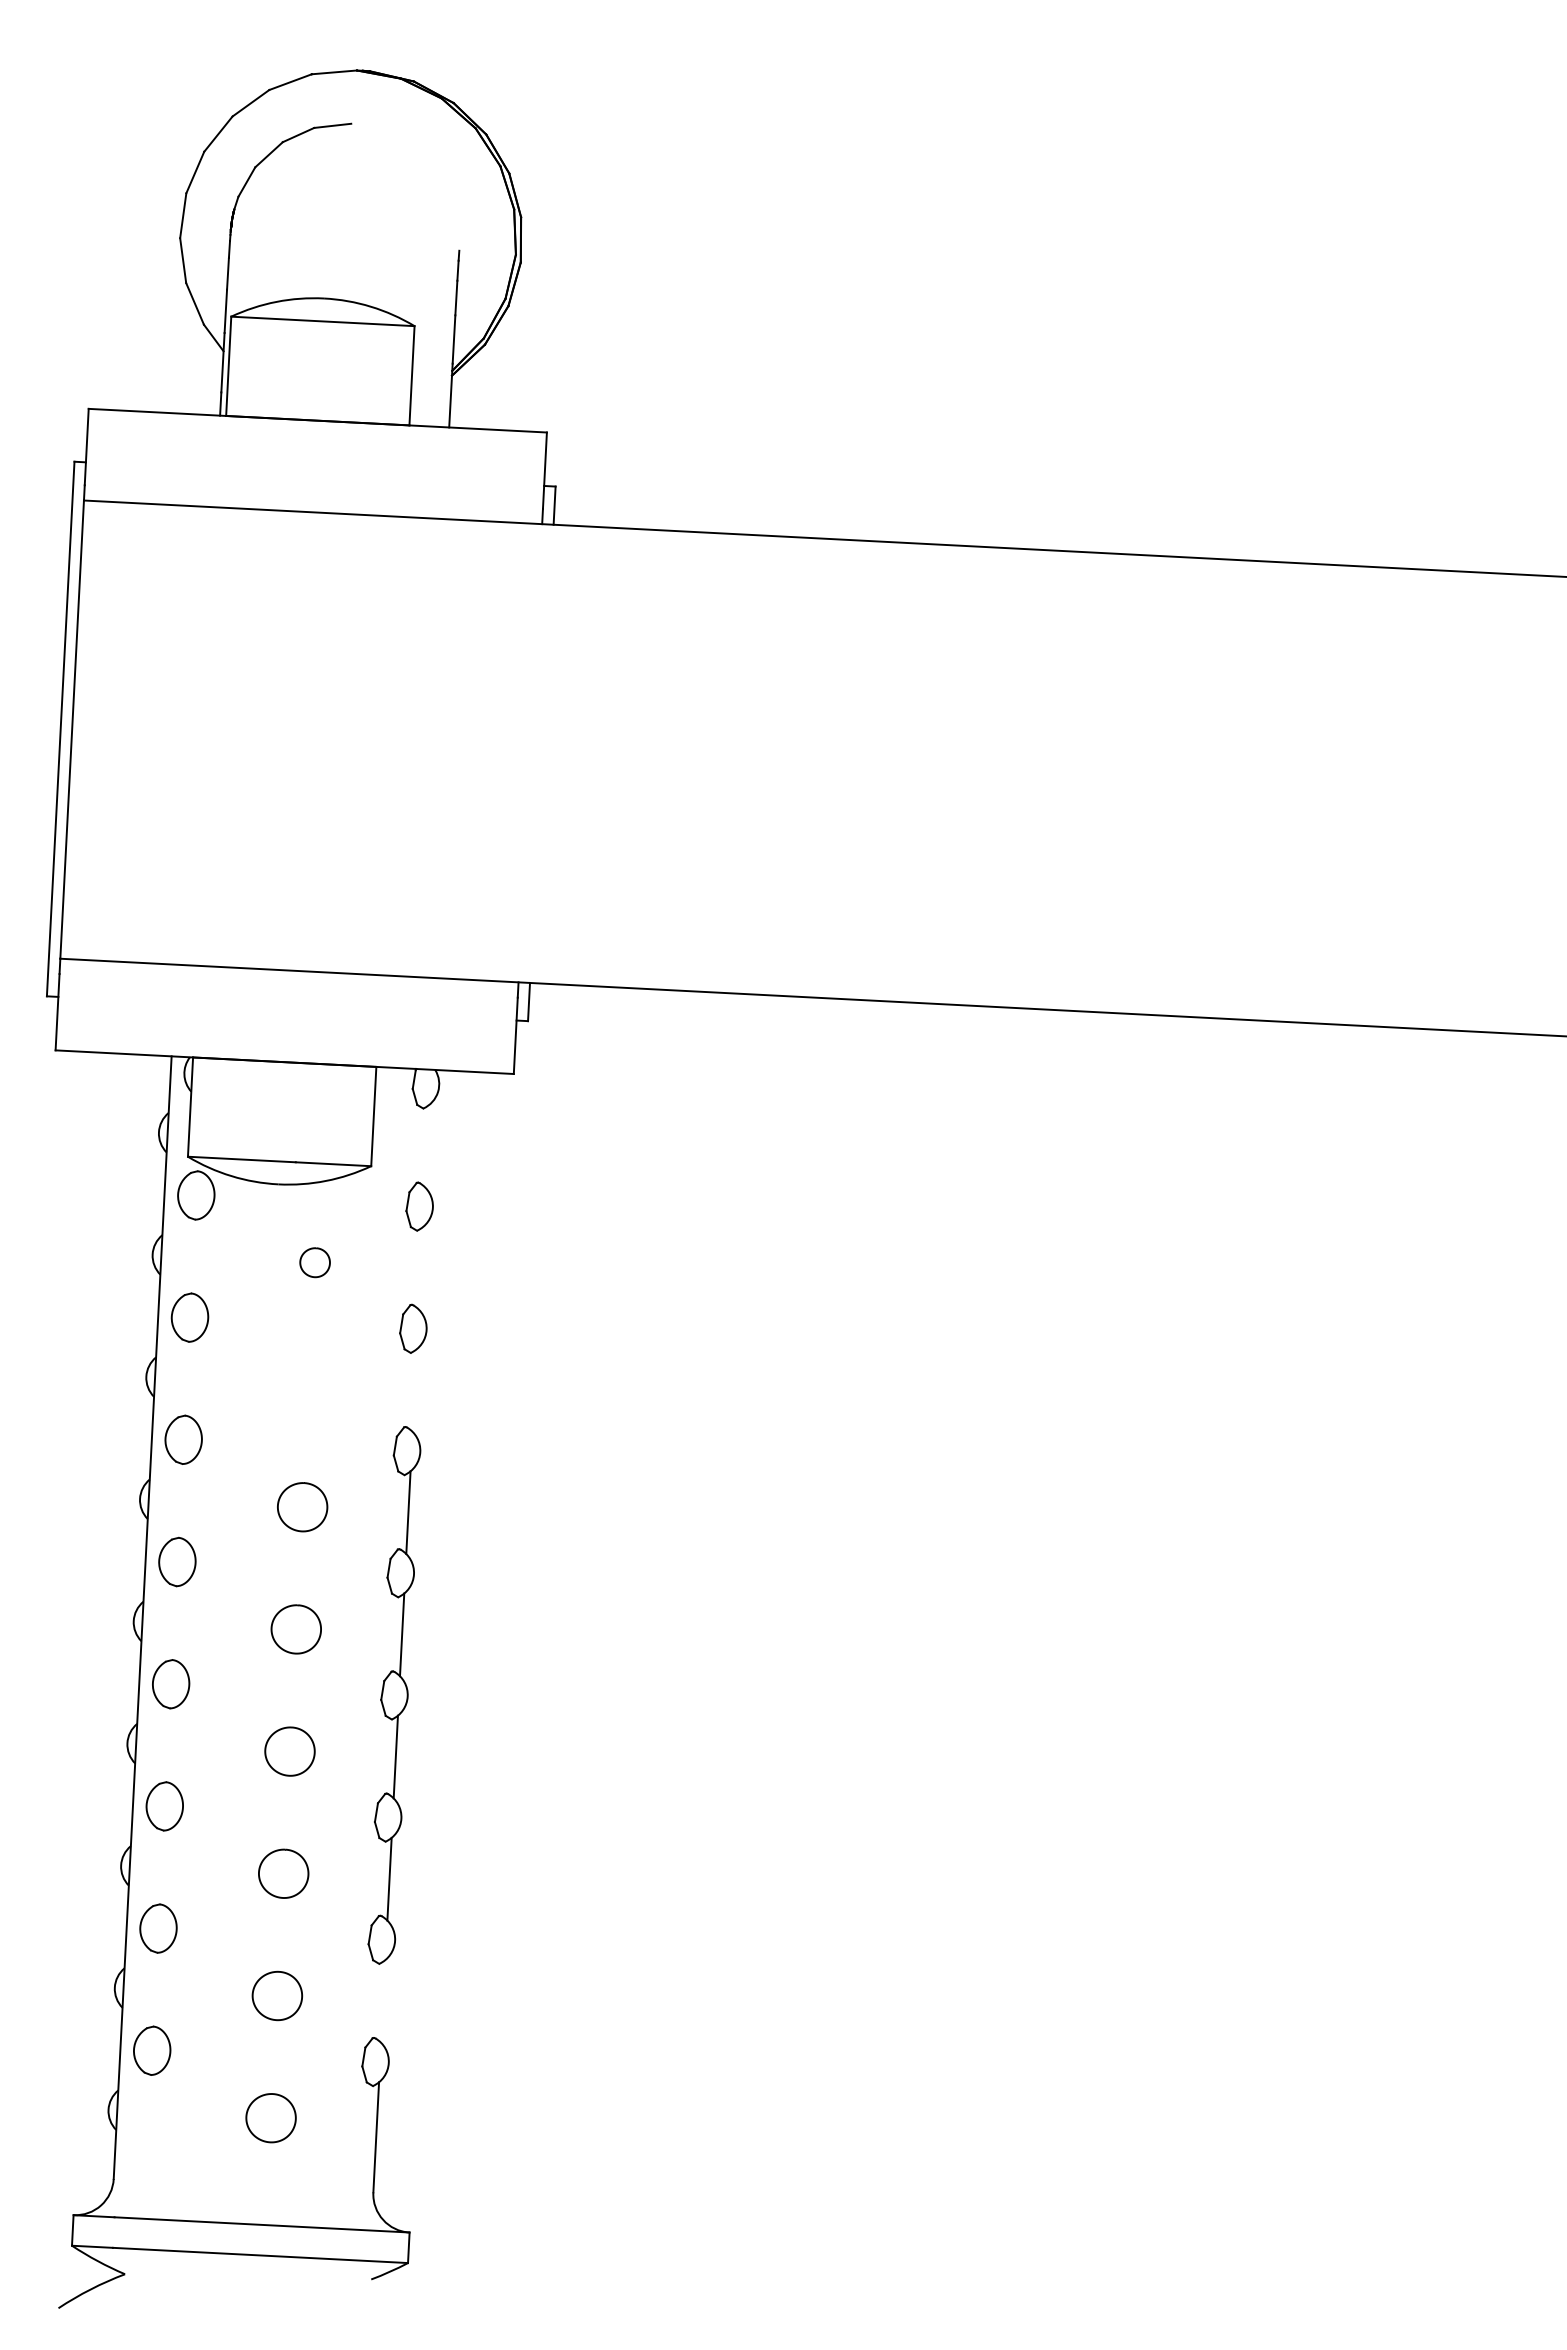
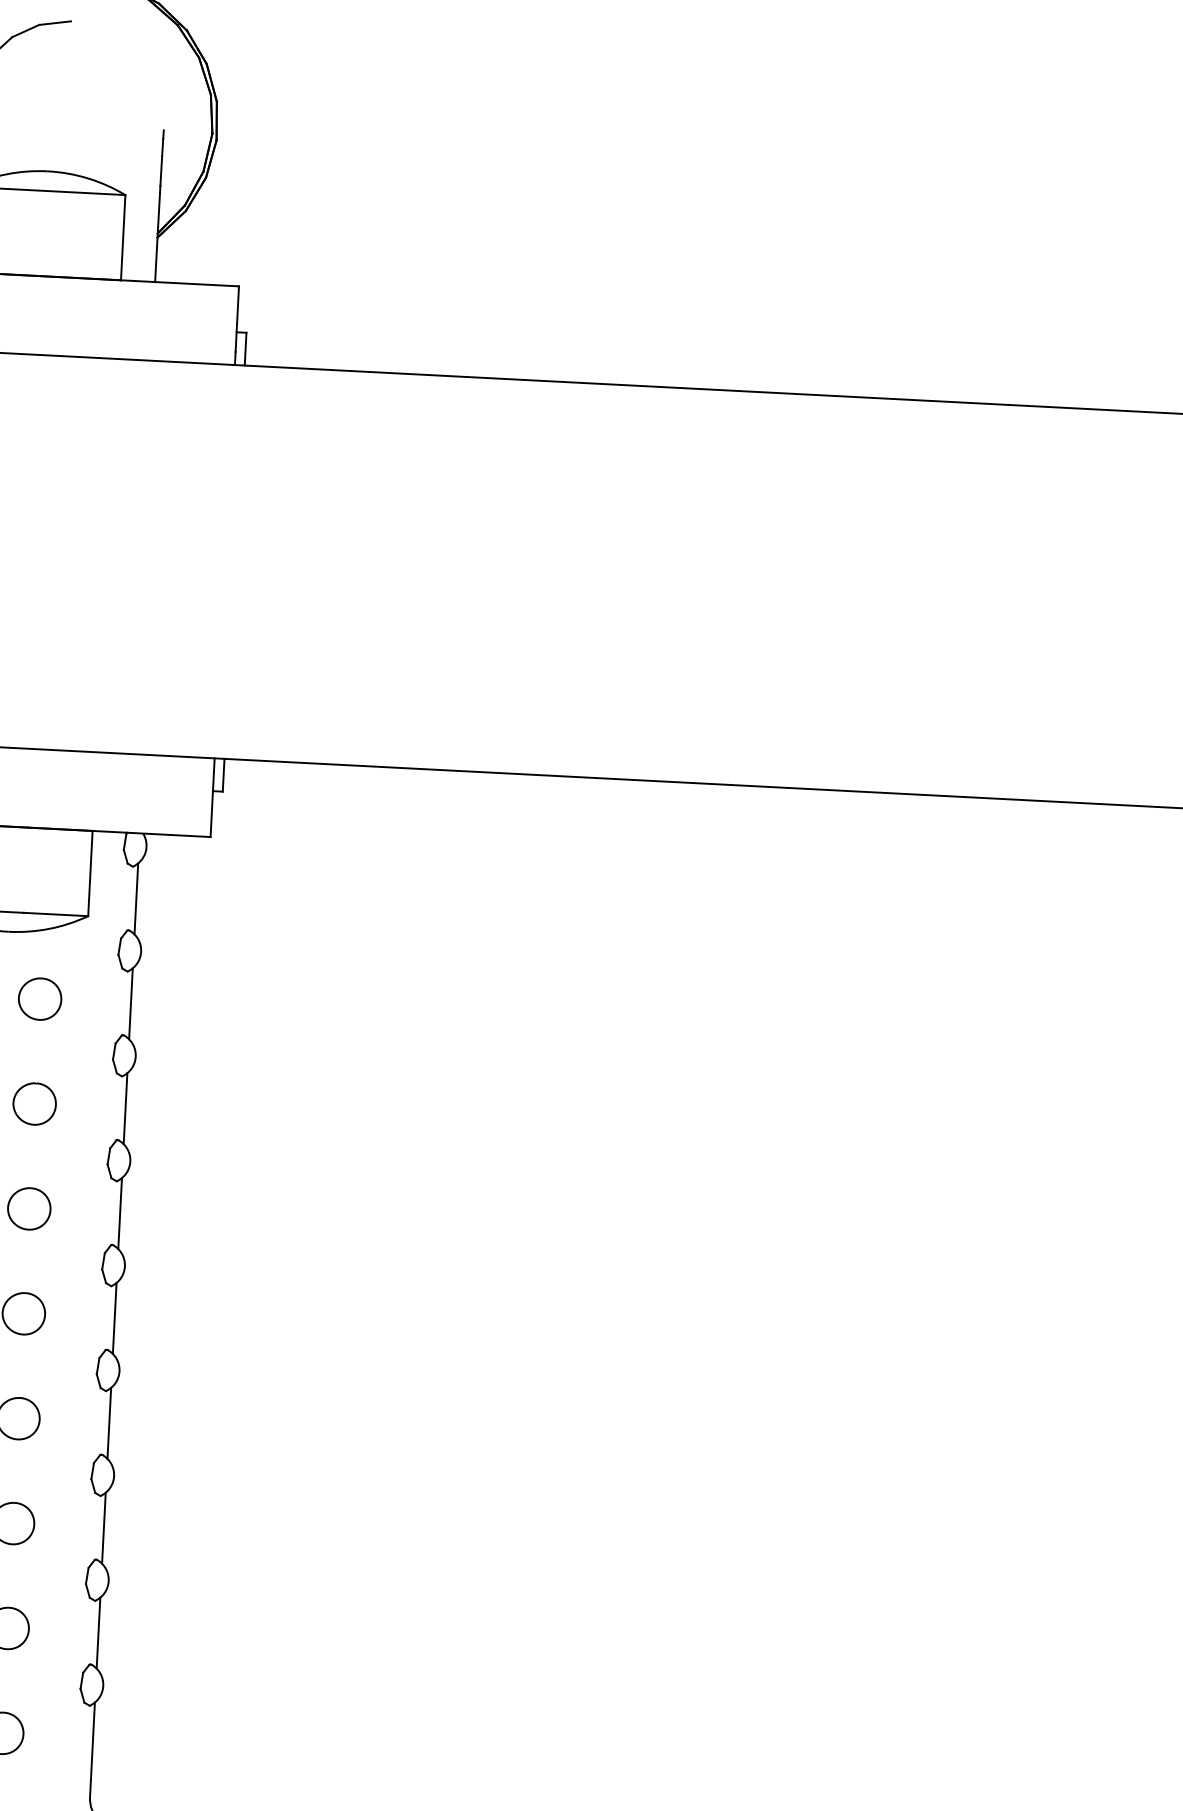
line: (427, 1145) -> (136, 898), added
part: (314, 1262) -> (39, 998), size x1.67
line: (420, 1267) -> (130, 1003), added
part: (308, 1385) -> (34, 1104), added
line: (414, 1390) -> (125, 1108), added
line: (383, 2001) -> (98, 1633), added

